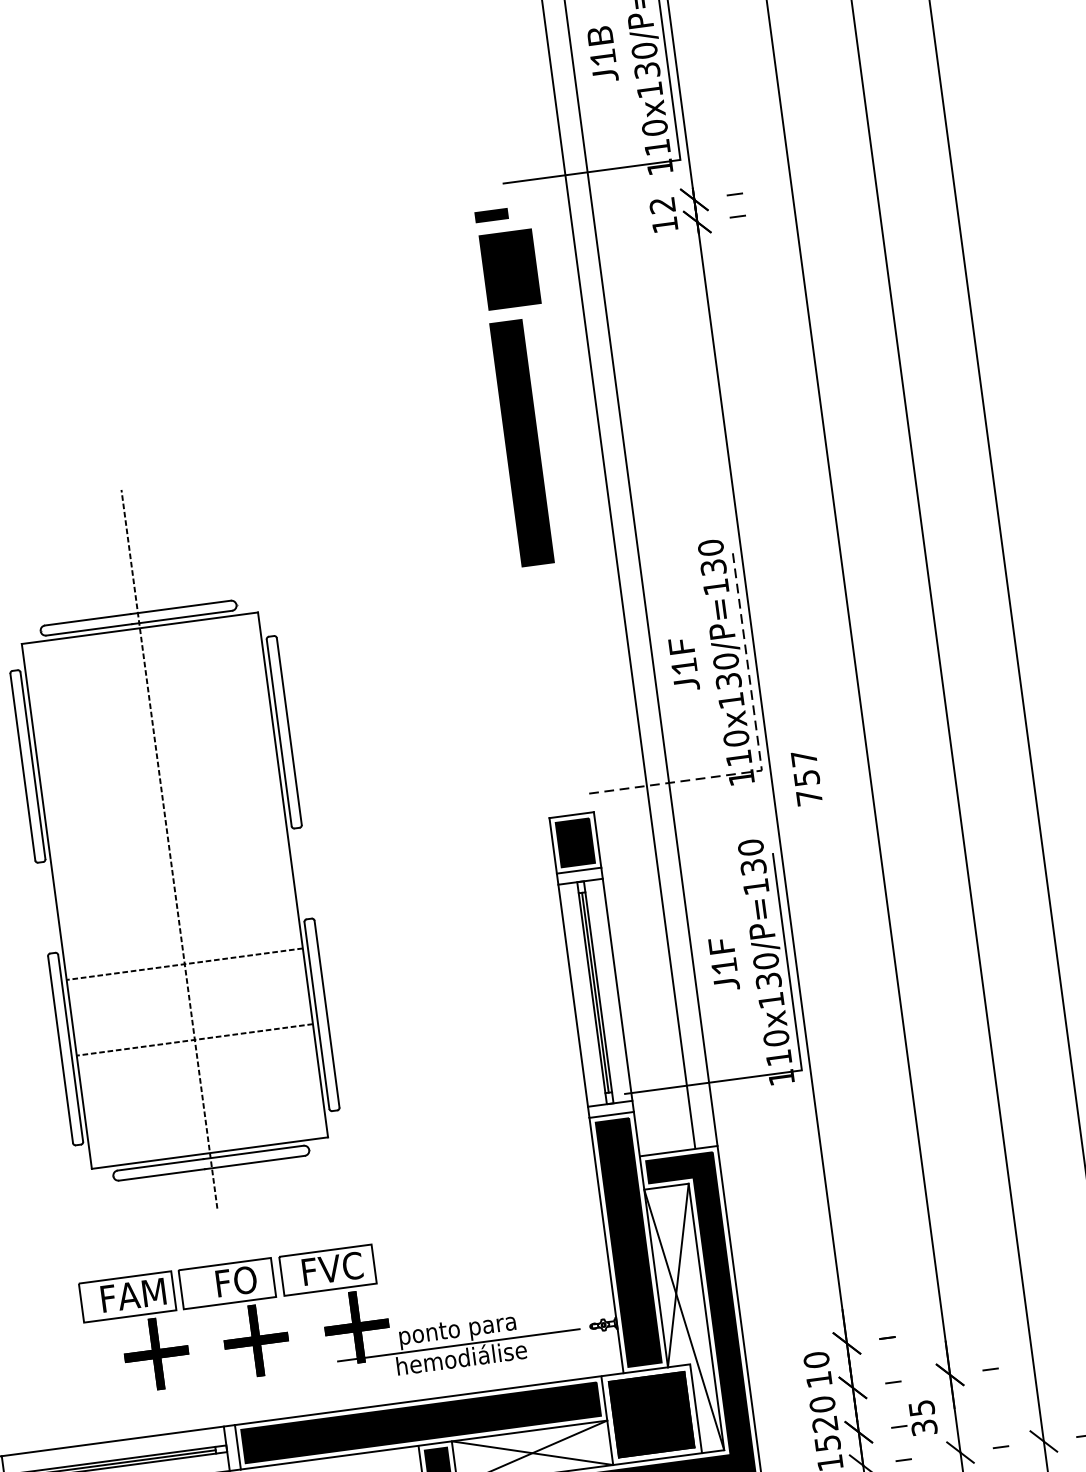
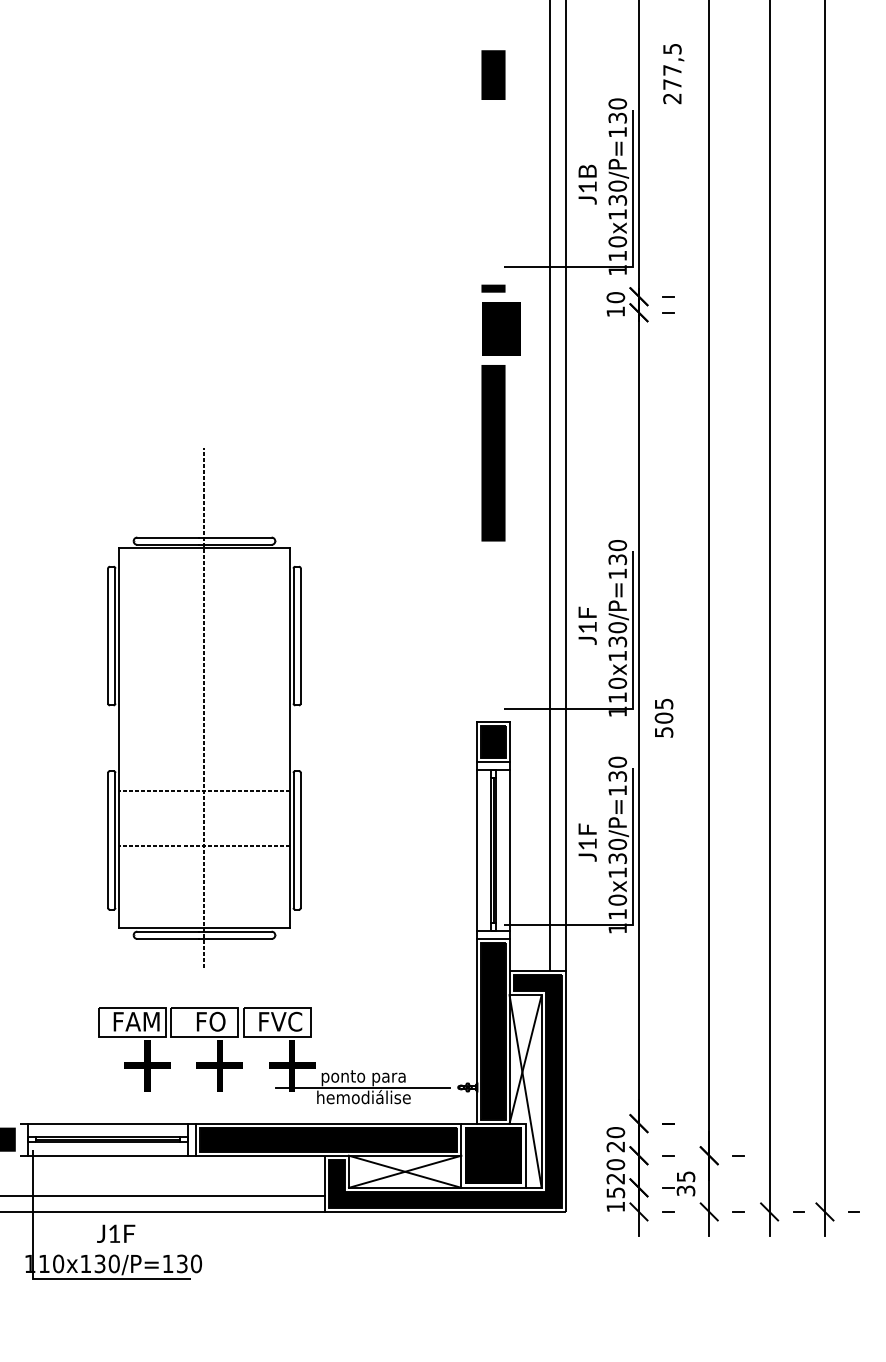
text: (662, 205) -> (615, 297), 12 -> 10
line: (758, 751) -> (632, 694), dashed -> solid
text: (805, 777) -> (663, 717), 757 -> 505
text: (818, 1379) -> (615, 1146), 10 -> 20

